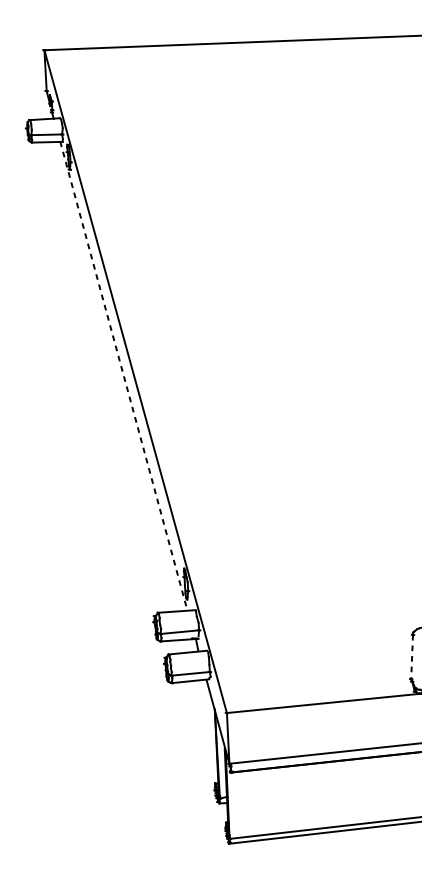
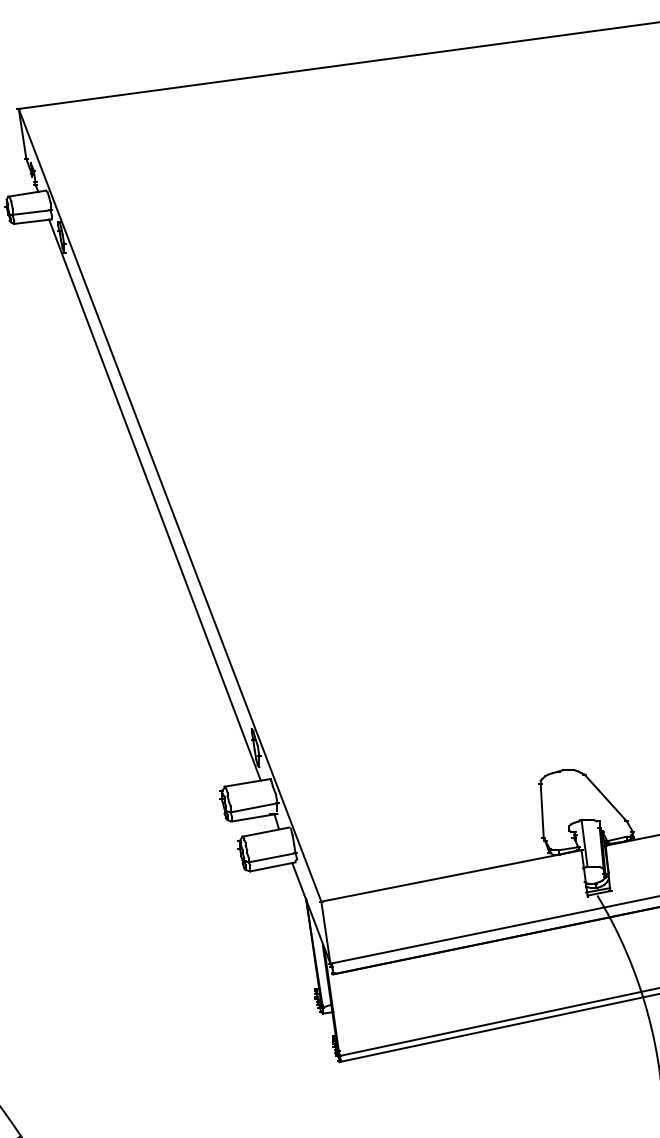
line: (123, 376) -> (154, 500), dashed -> solid
line: (412, 657) -> (542, 811), dashed -> solid

